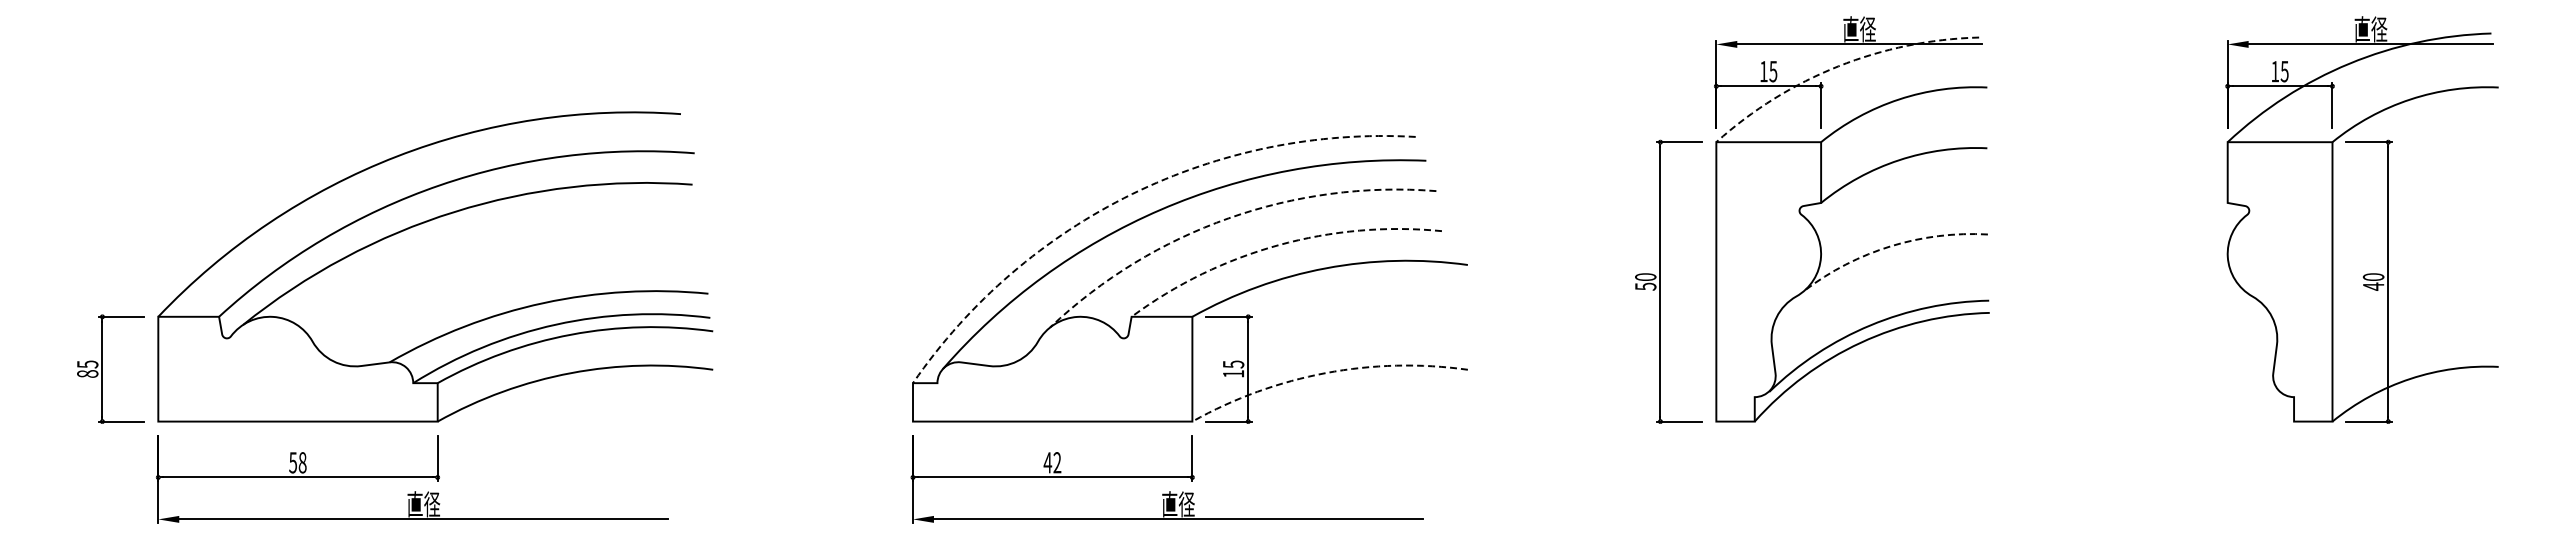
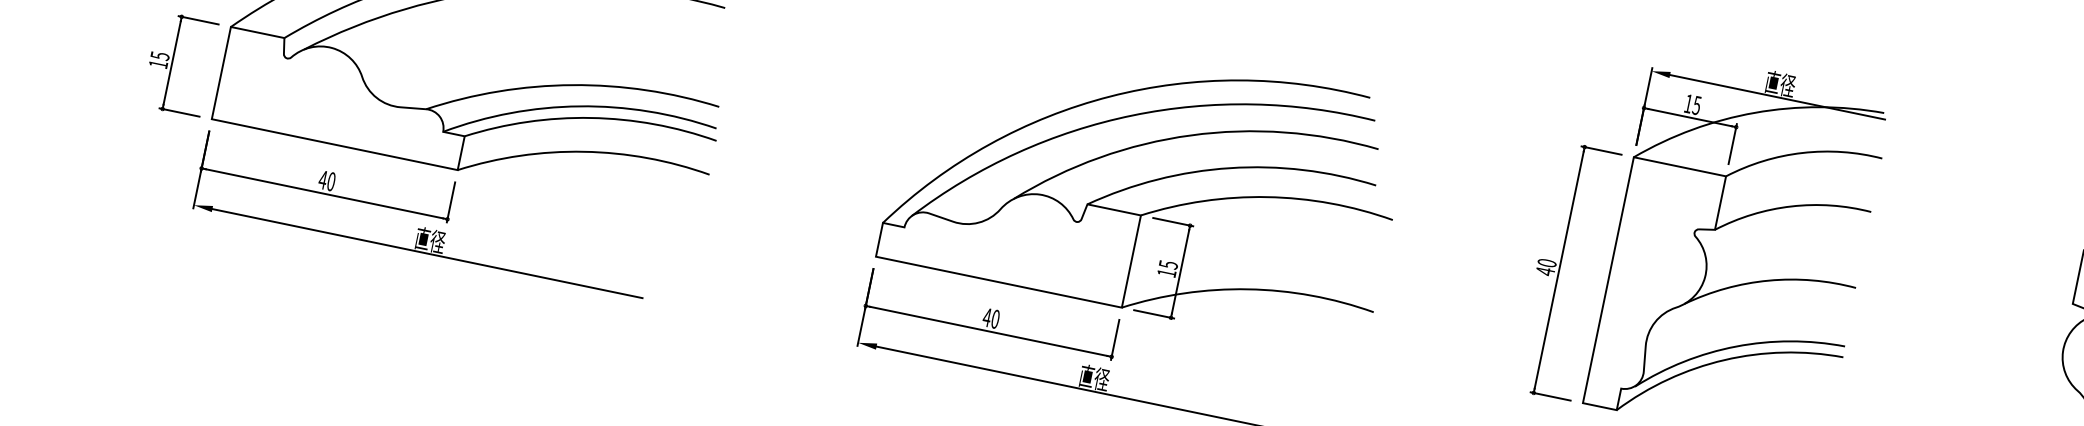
arc: (1838, 66) -> (1755, 112), dashed -> solid
arc: (1132, 194) -> (1110, 96), dashed -> solid
arc: (1228, 218) -> (1190, 135), dashed -> solid
arc: (1278, 245) -> (1229, 168), dashed -> solid
arc: (1891, 246) -> (1769, 280), dashed -> solid
text: (1645, 286) -> (1545, 271), 50 -> 40
text: (87, 373) -> (158, 63), 85 -> 15
arc: (1325, 373) -> (1247, 289), dashed -> solid
text: (297, 462) -> (326, 180), 58 -> 40
text: (1057, 462) -> (995, 319), 42 -> 40

